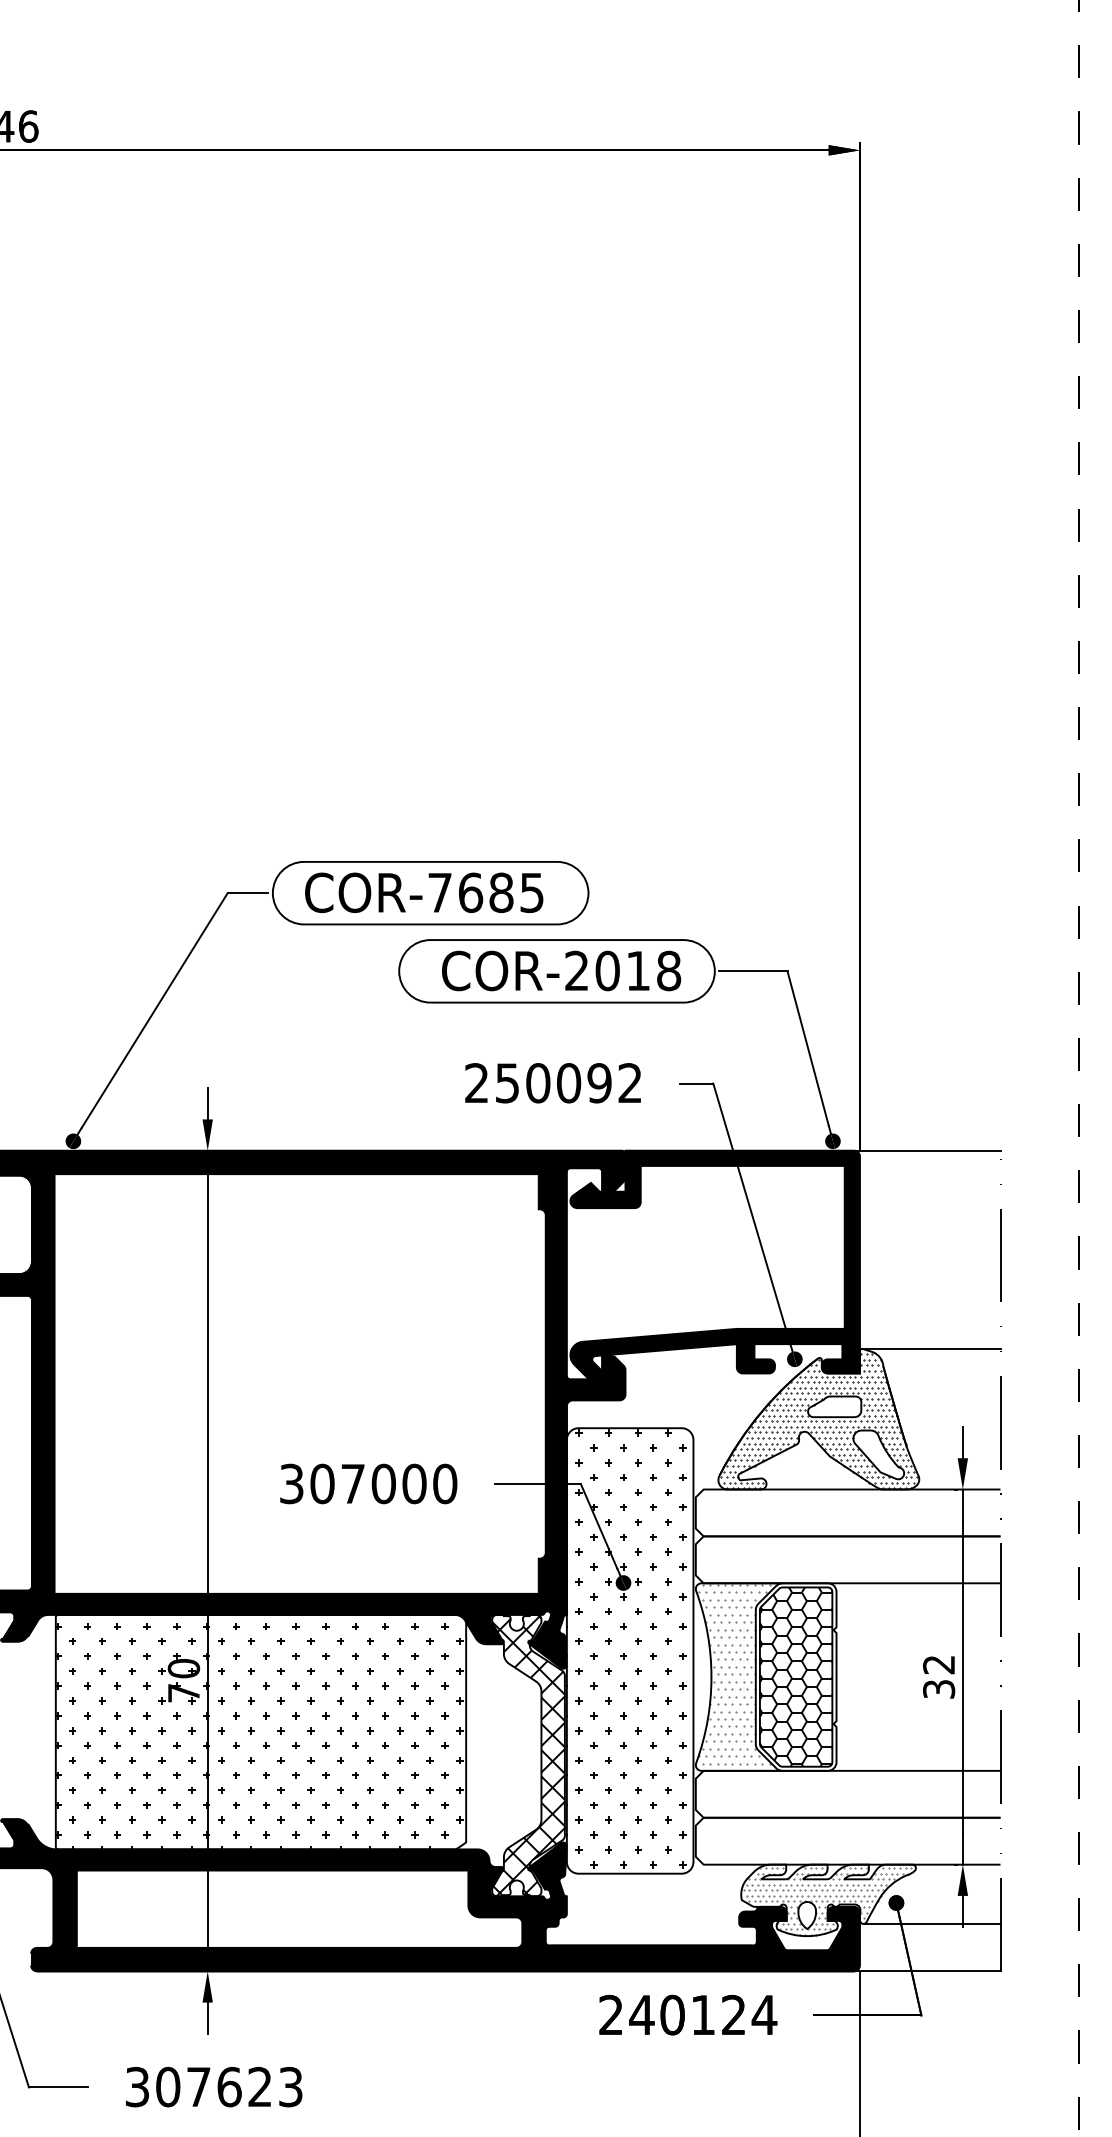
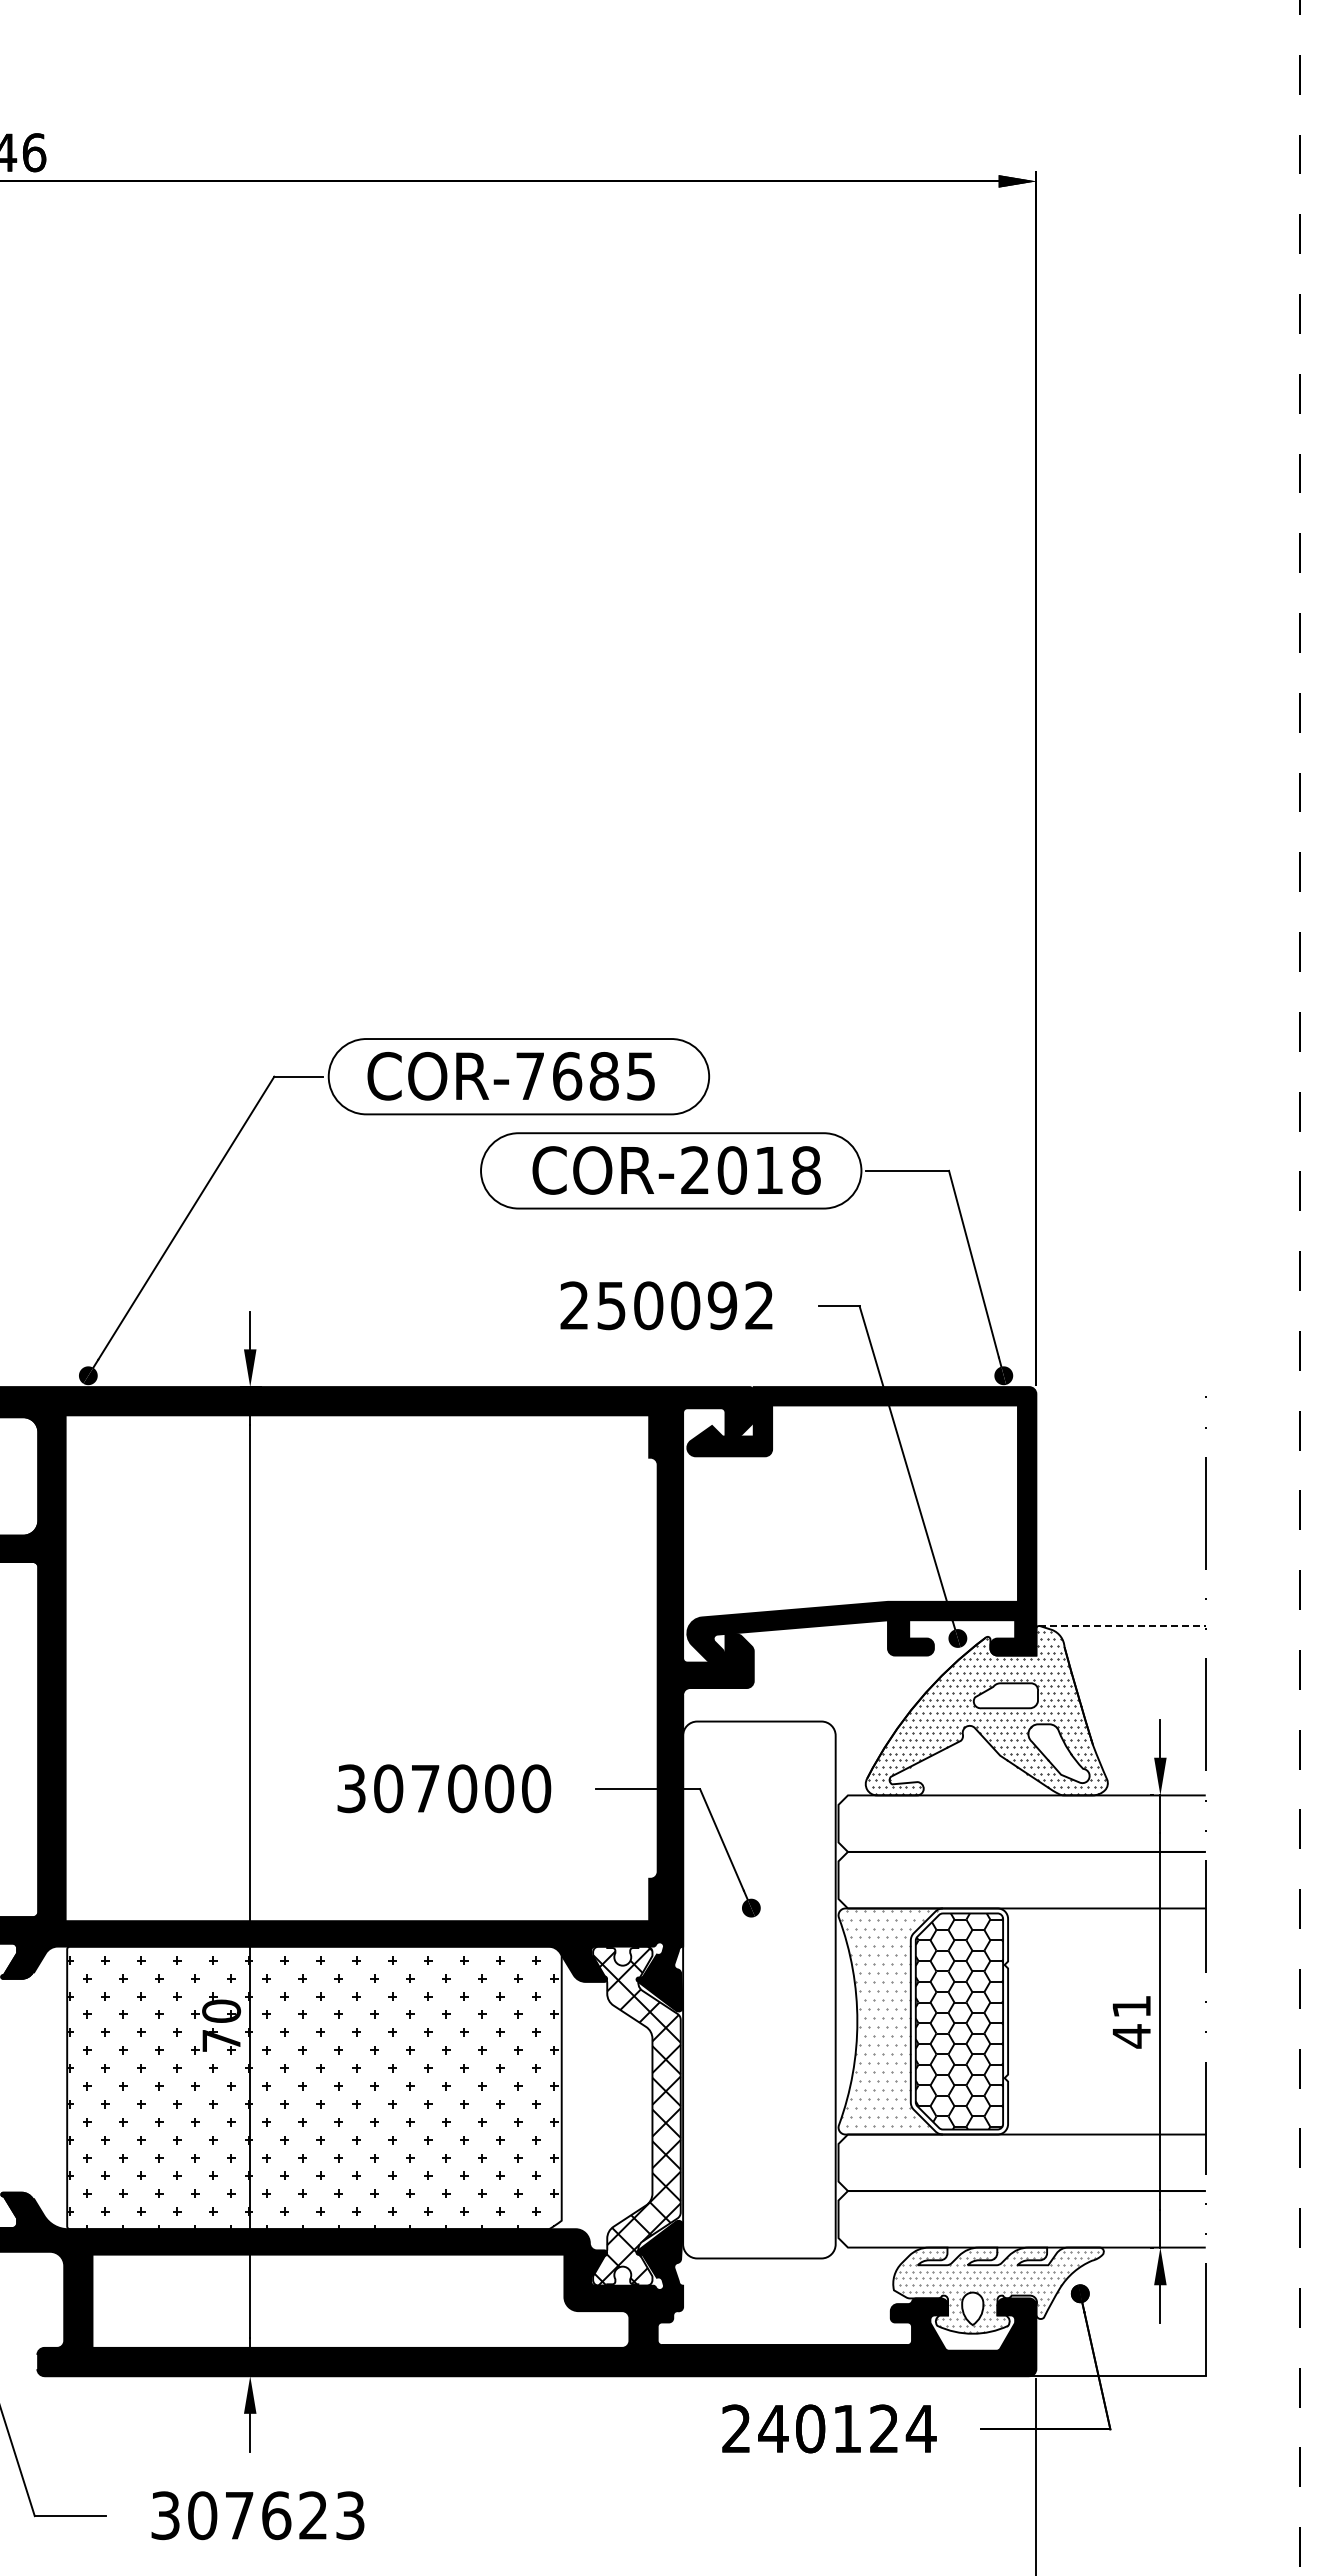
line: (927, 1151) -> (1117, 1387), removed
line: (931, 1348) -> (1122, 1625), solid -> dashed
hatch: (626, 1648) -> (755, 1987), removed
text: (938, 1677) -> (1131, 2022), 32 -> 41
line: (931, 1924) -> (1122, 2319), removed

